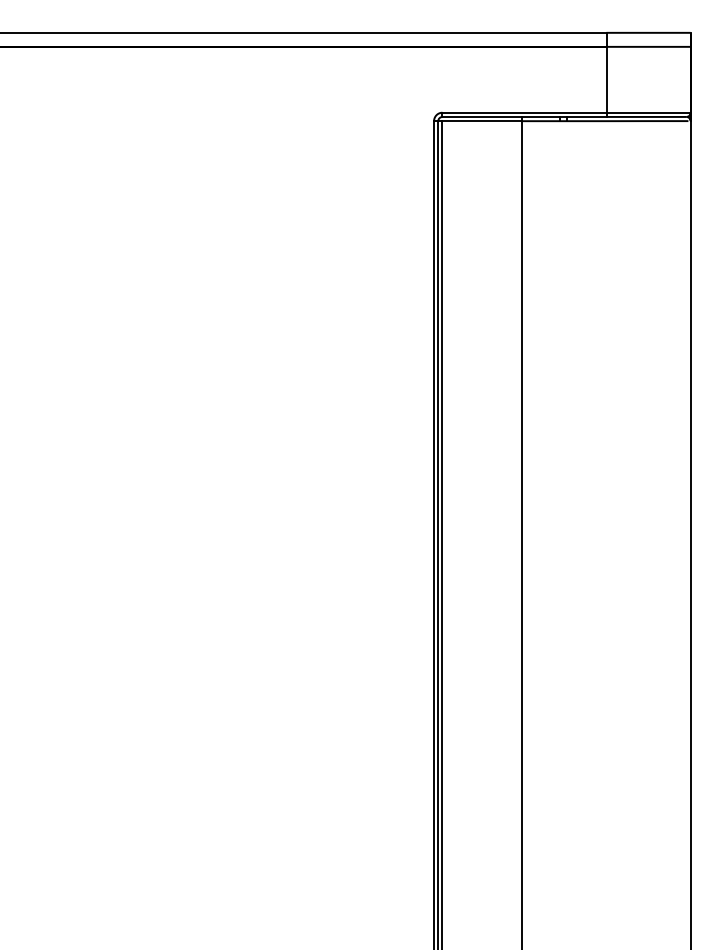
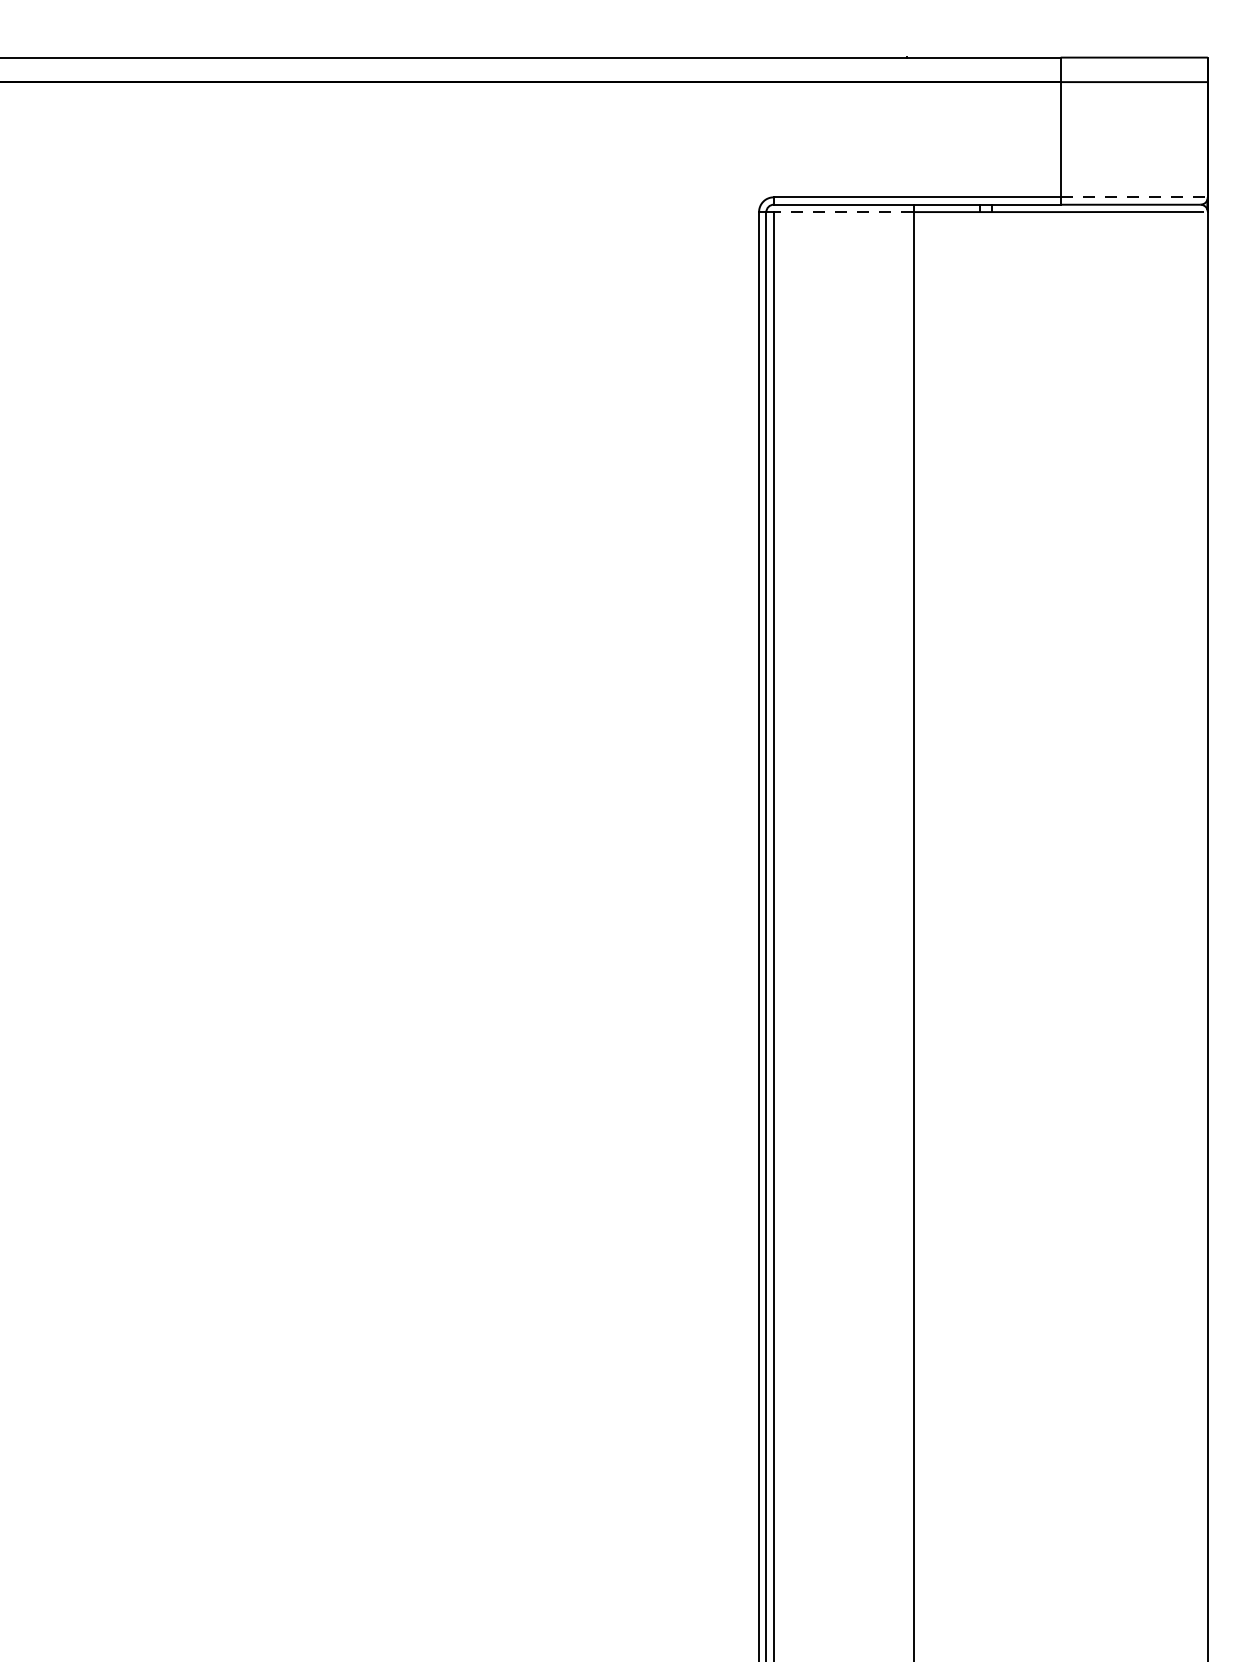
line: (649, 112) -> (1135, 196), solid -> dashed
line: (482, 121) -> (843, 212), solid -> dashed

